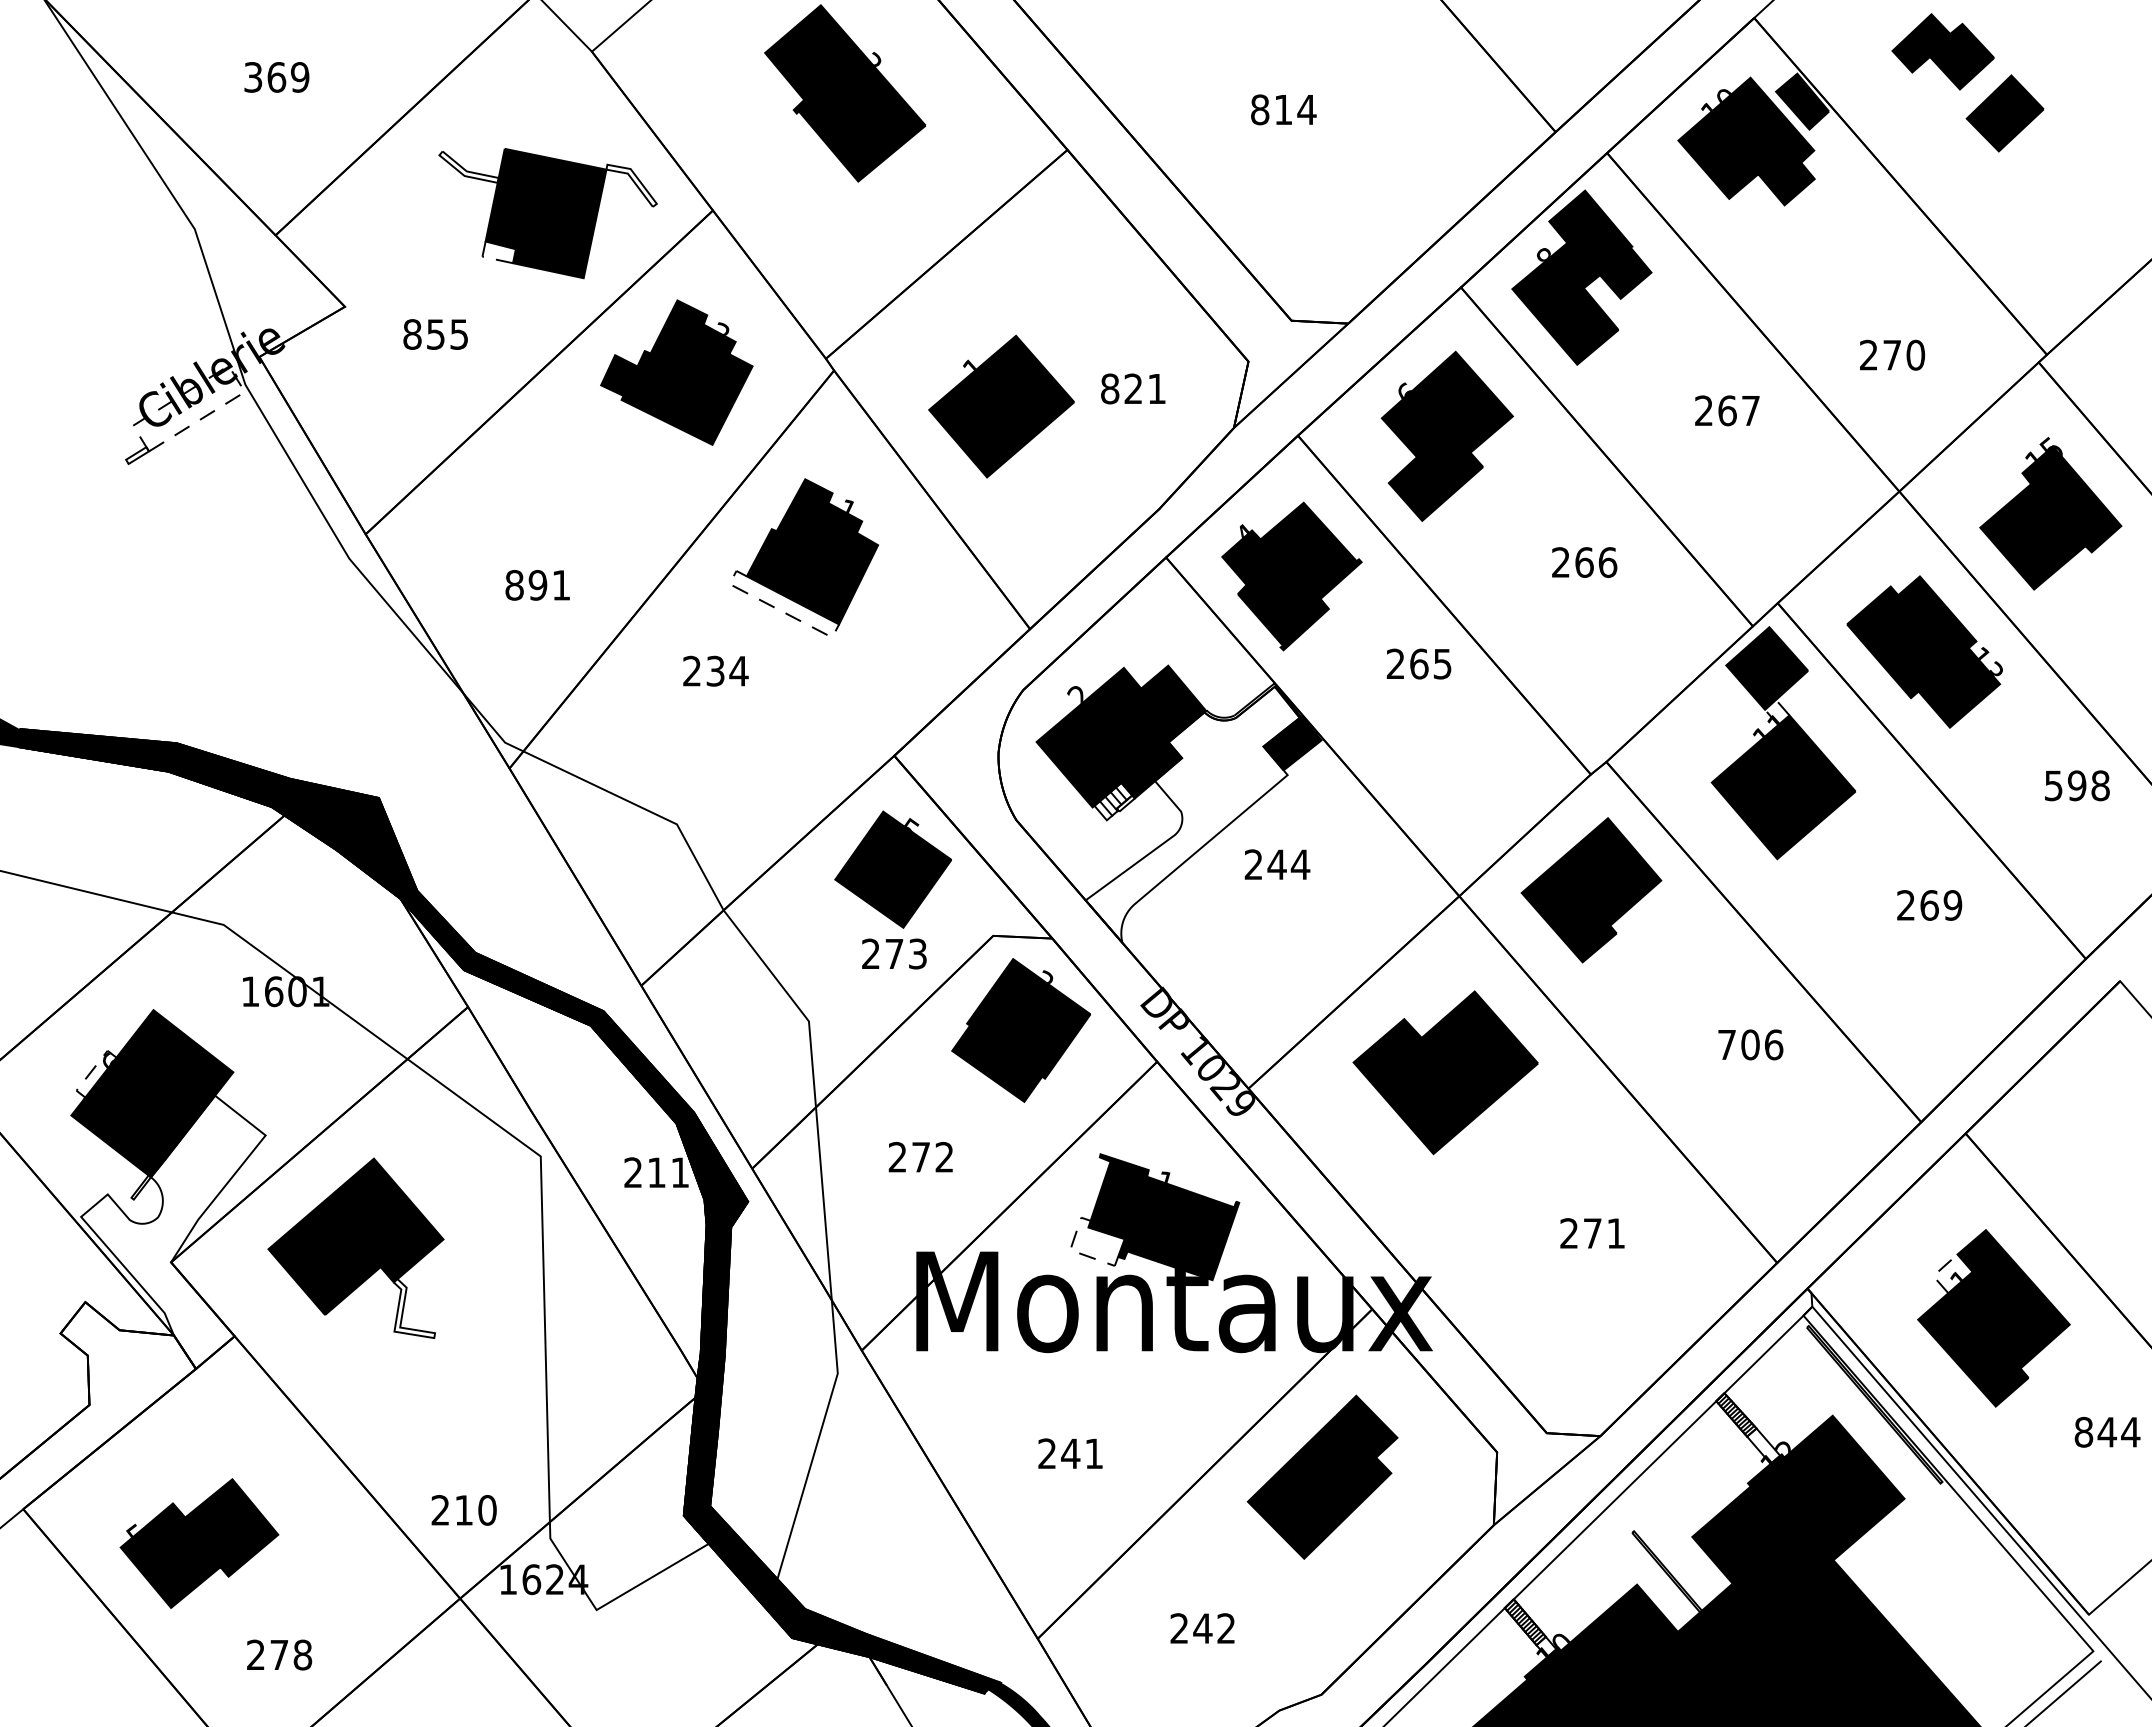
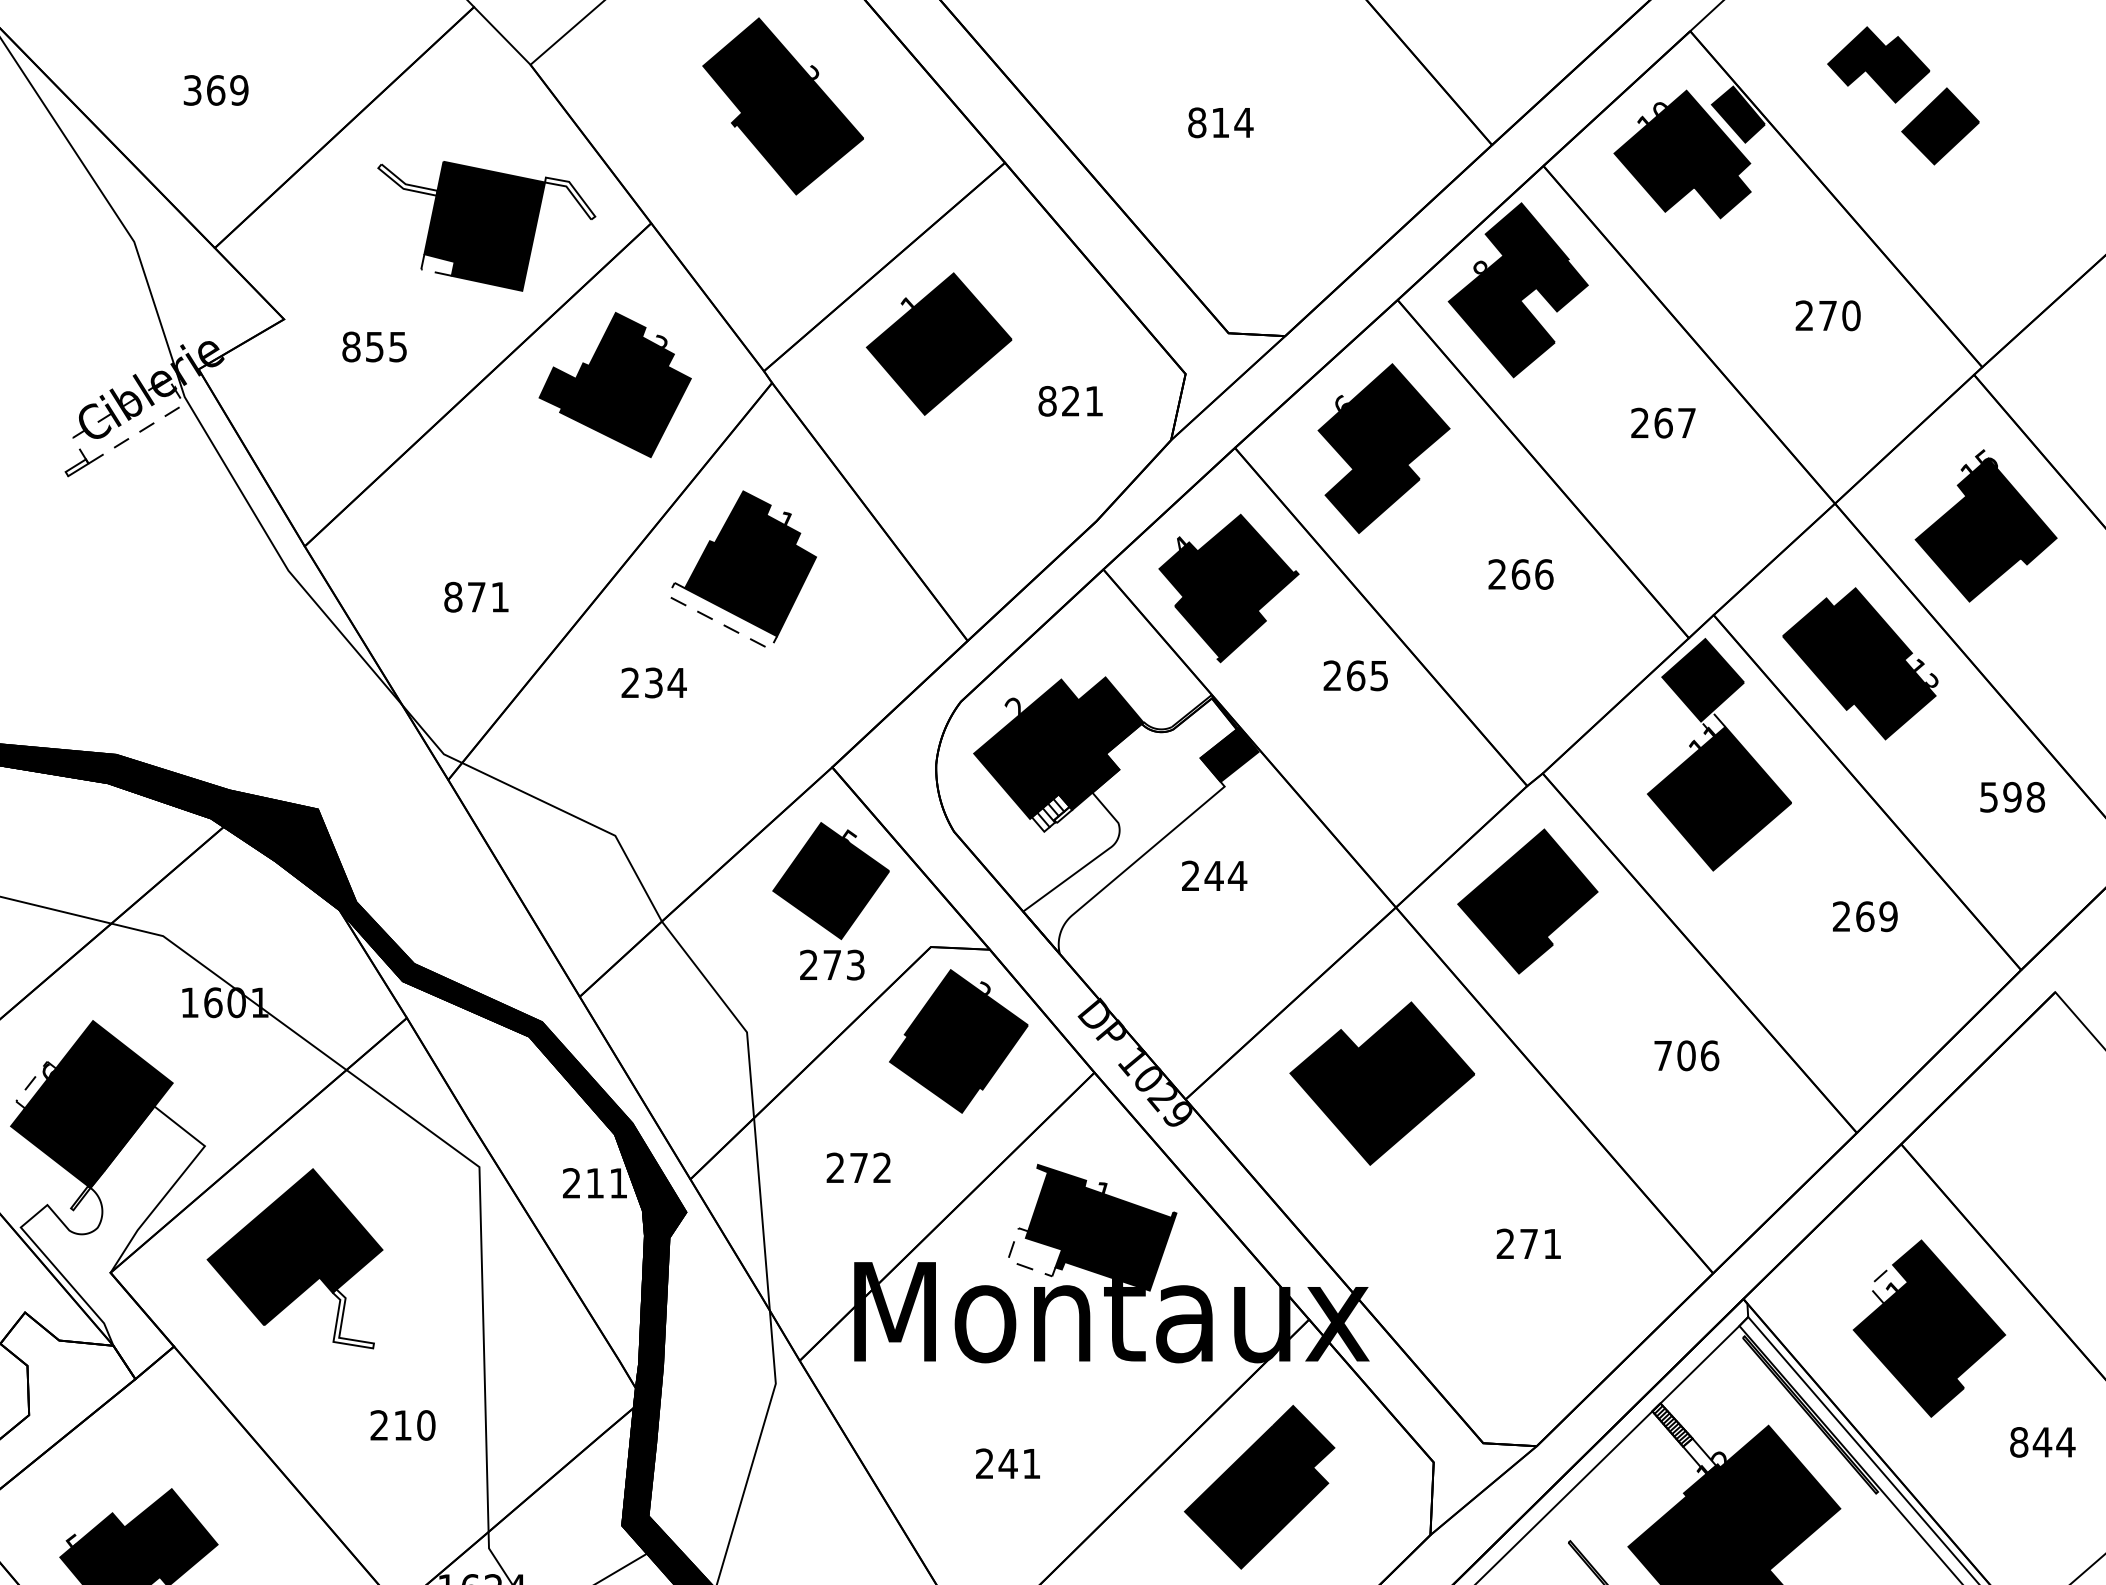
text: (1892, 354) -> (1828, 315), moved
part: (1001, 406) -> (939, 343), moved
text: (537, 585) -> (476, 597), 891 -> 871
text: (463, 1510) -> (402, 1425), moved

